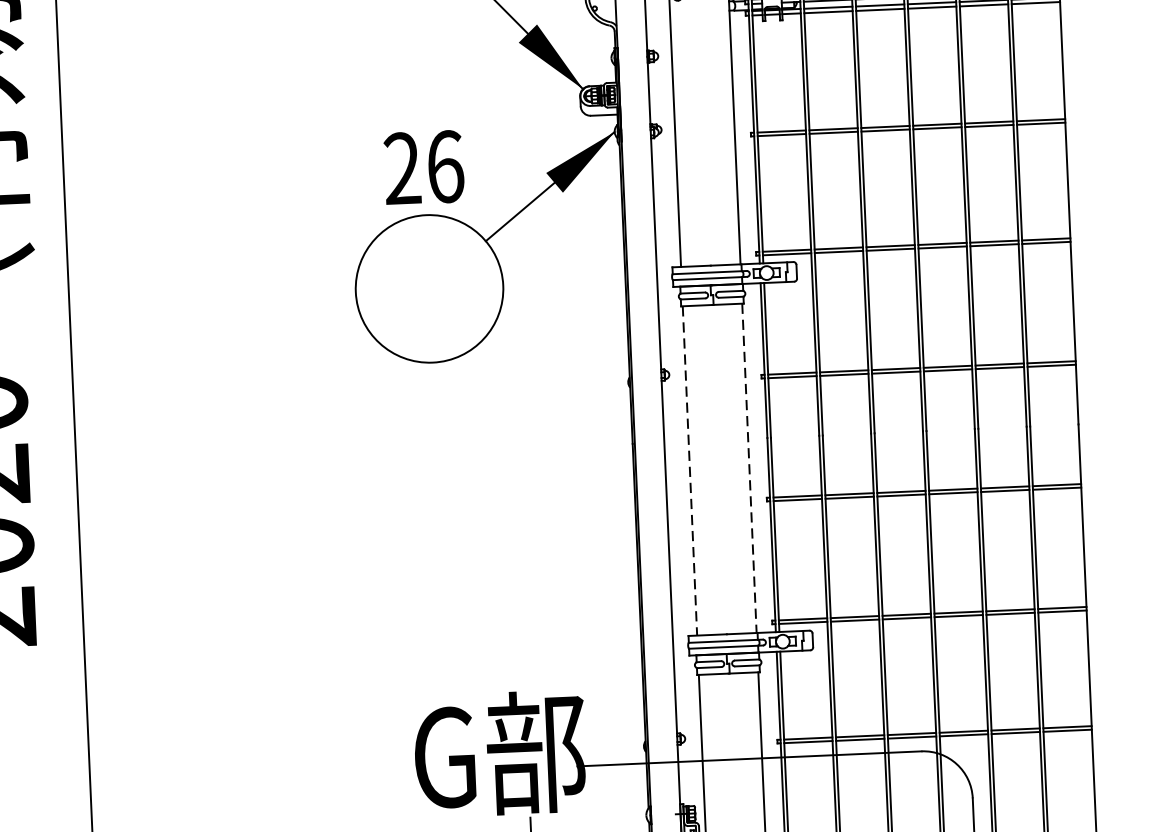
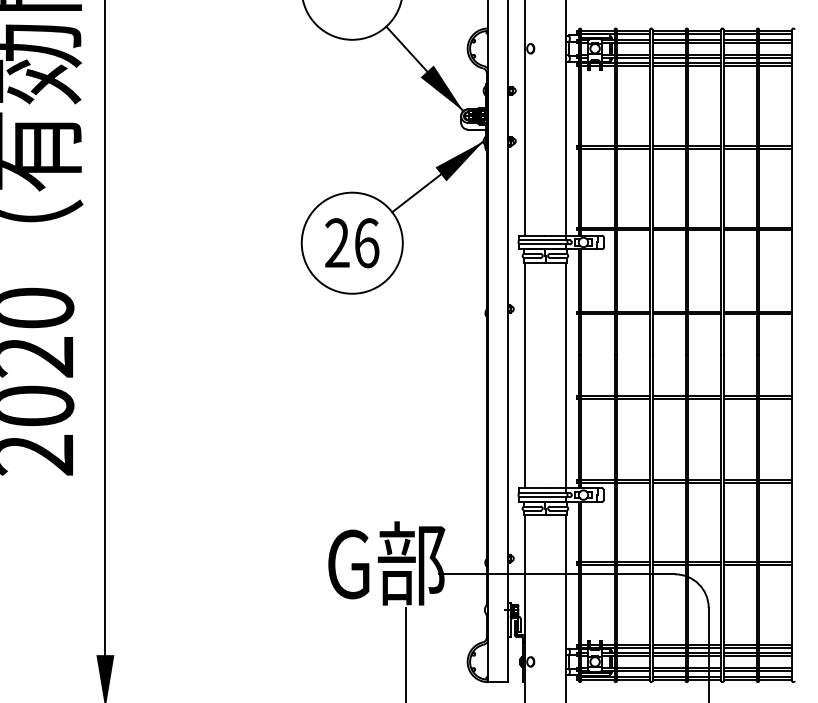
text: (424, 168) -> (352, 243), moved
line: (749, 468) -> (565, 375), dashed -> solid
line: (690, 470) -> (525, 375), dashed -> solid

